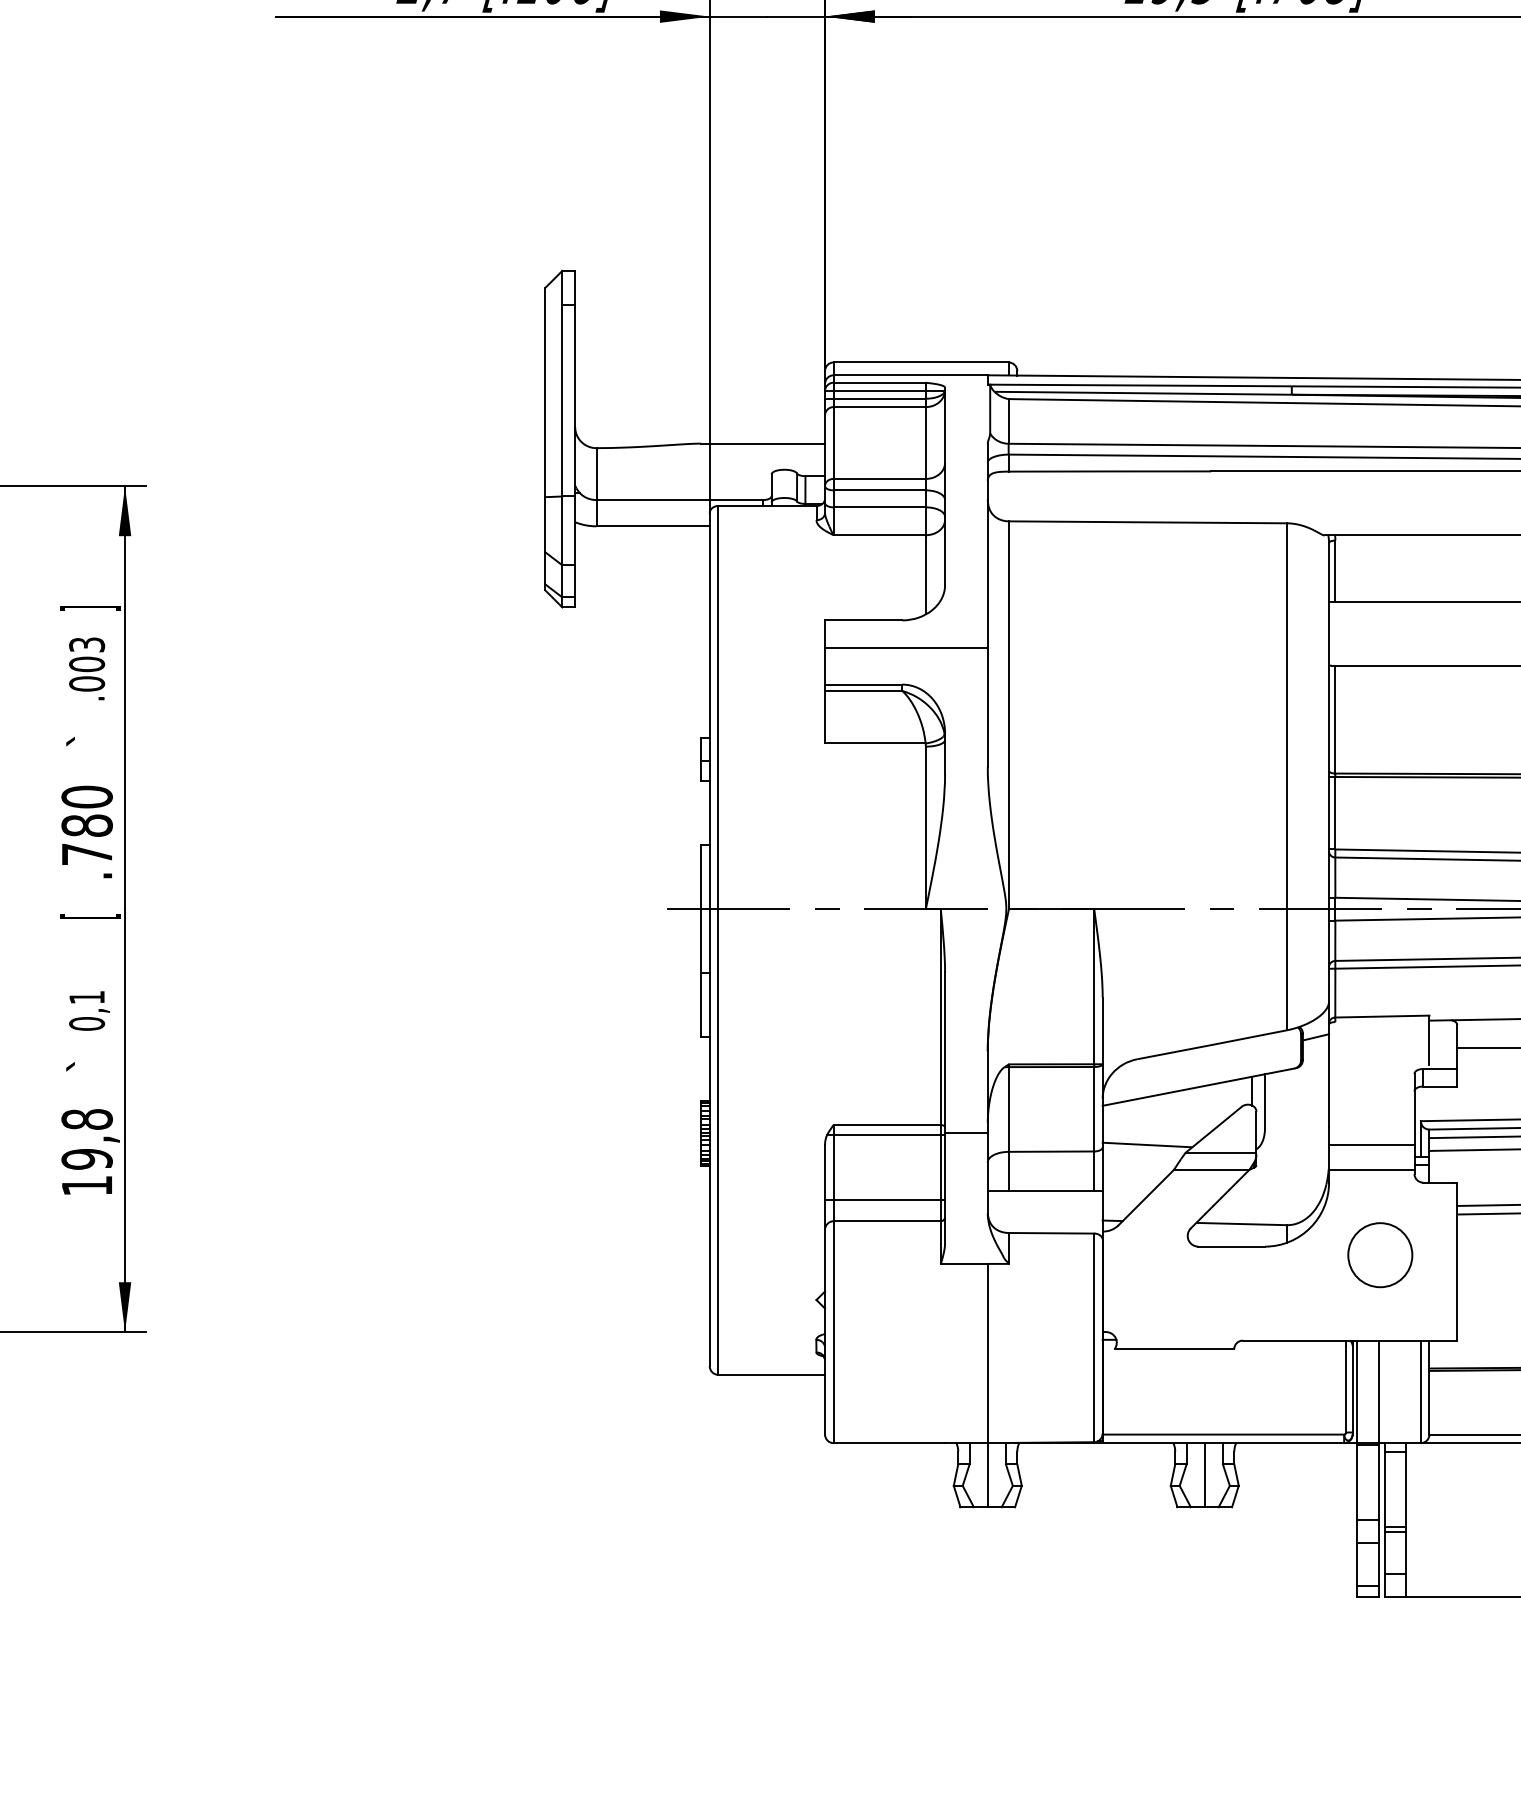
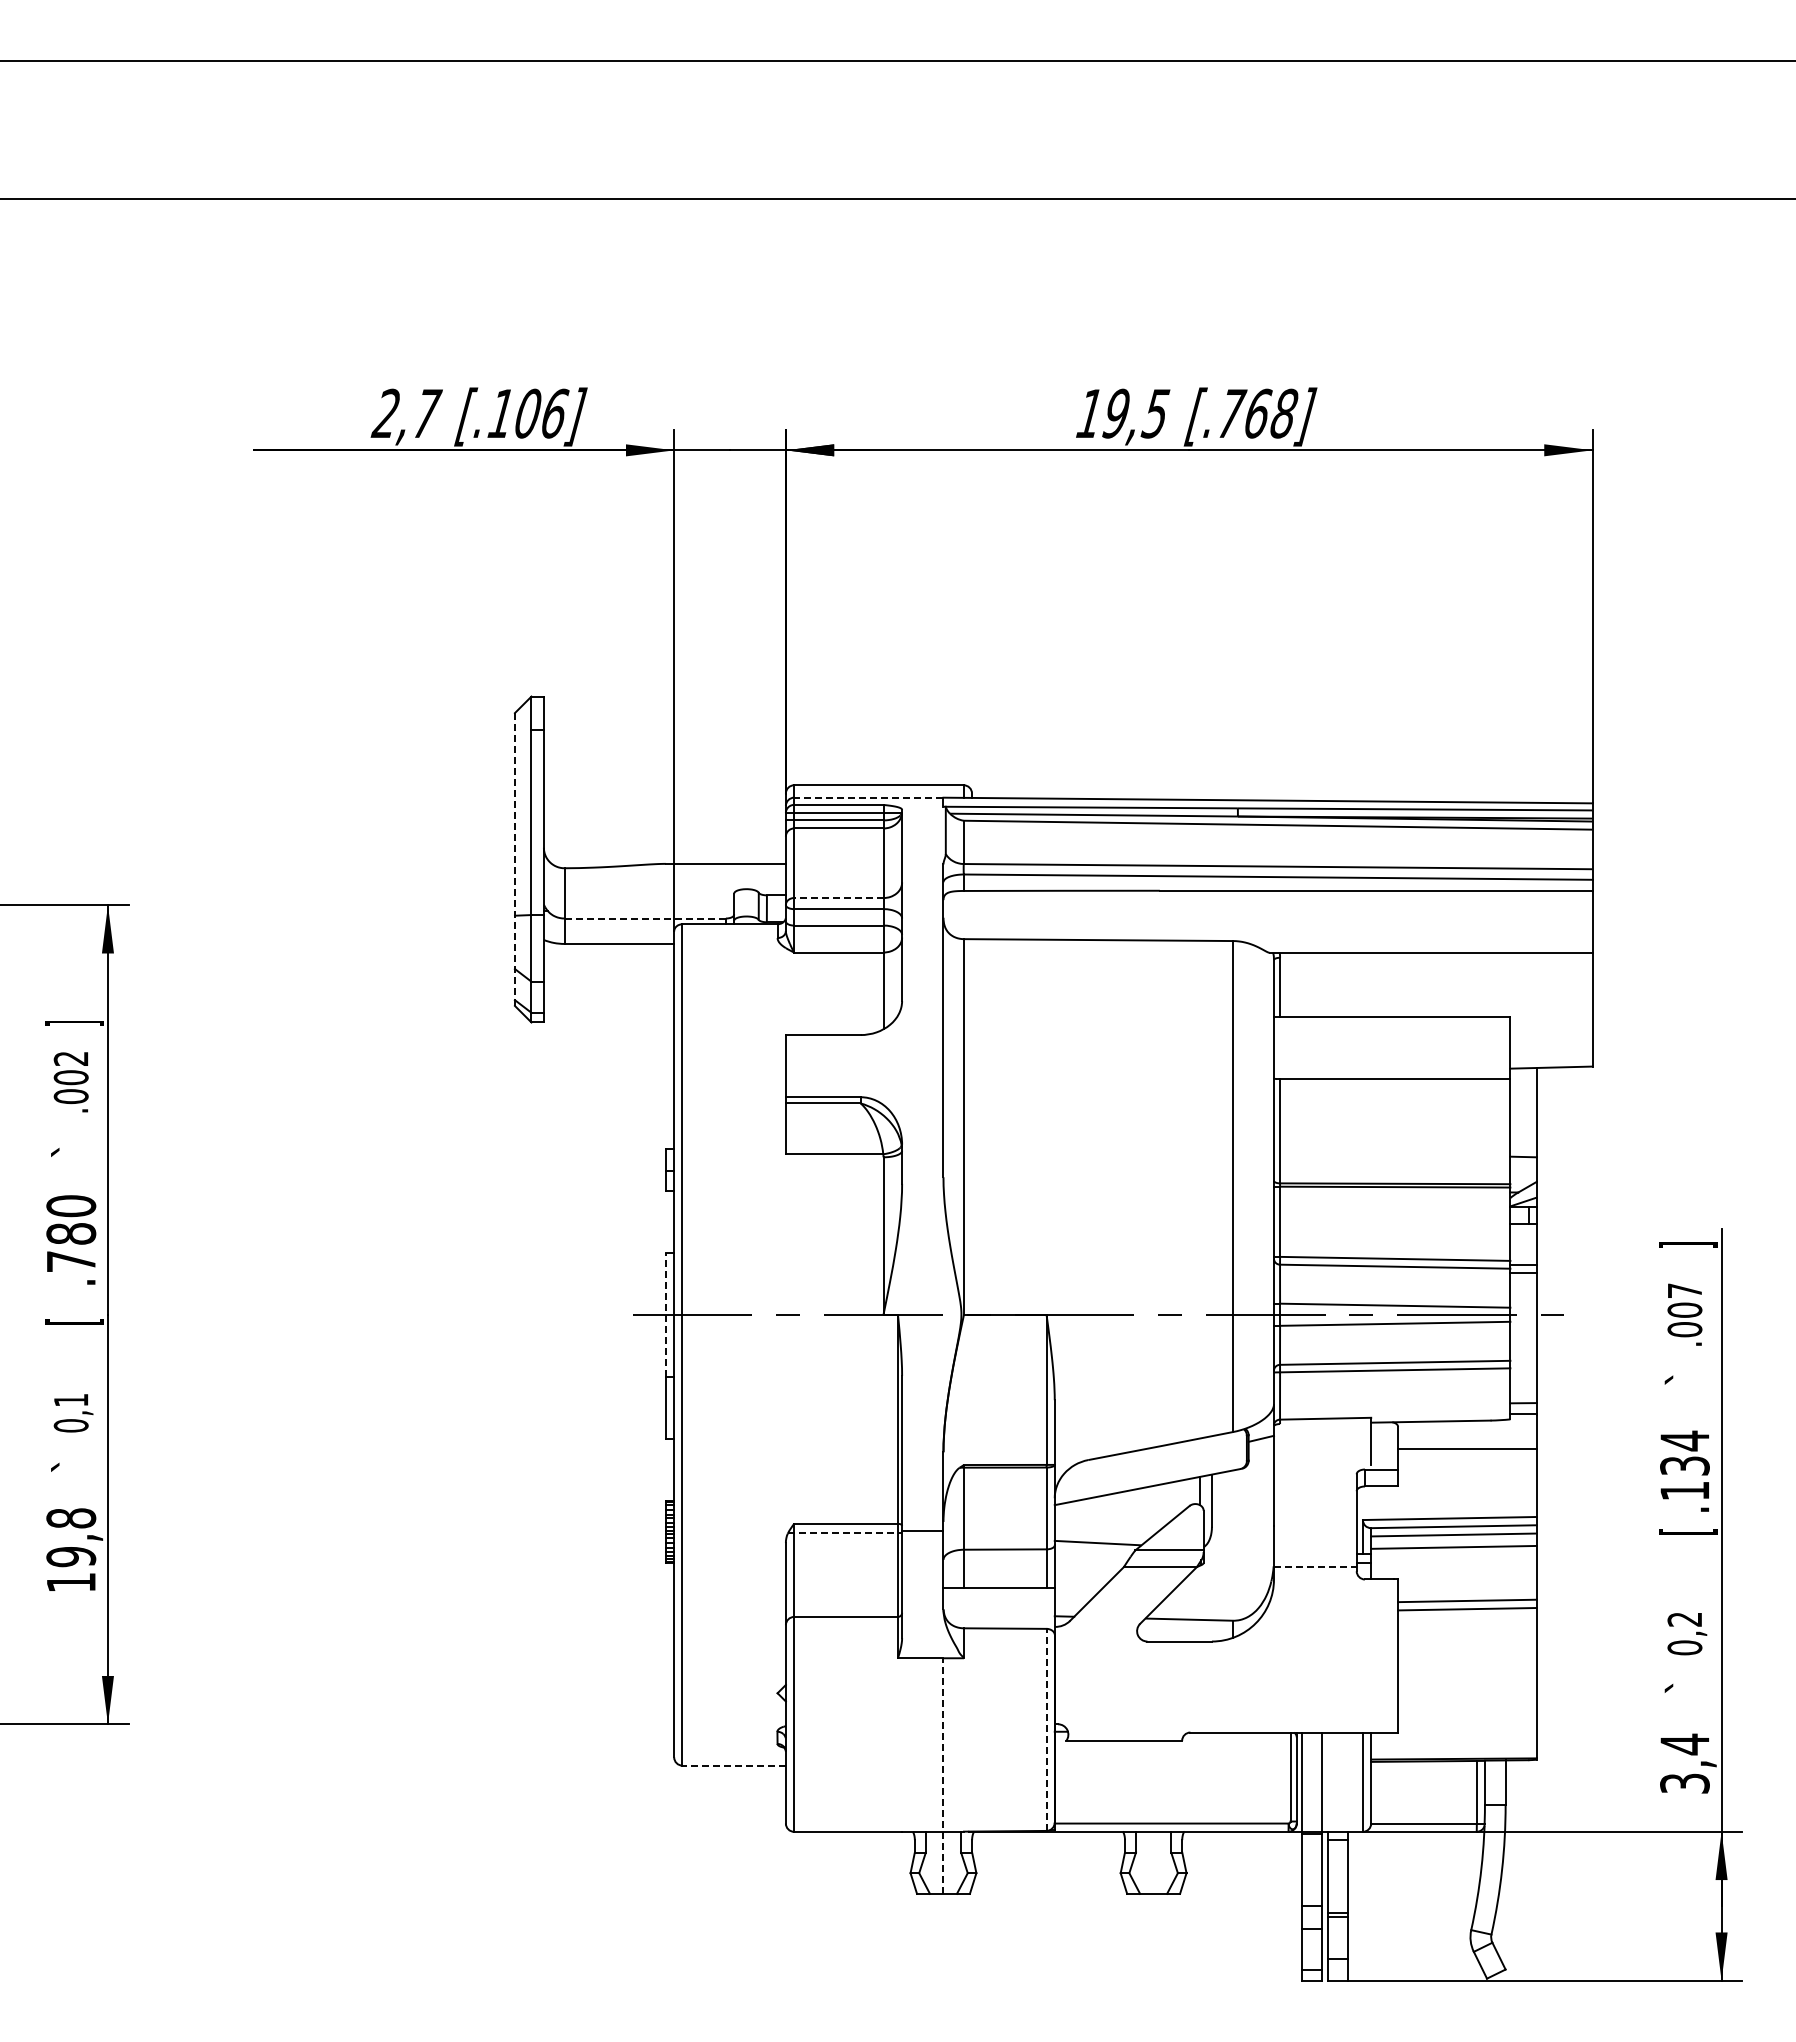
line: (910, 375) -> (868, 797), solid -> dashed
line: (544, 439) -> (514, 859), solid -> dashed
line: (879, 479) -> (838, 898), solid -> dashed
line: (680, 500) -> (645, 918), solid -> dashed
text: (87, 644) -> (71, 1058), .003 -> .002
line: (906, 647) -> (864, 1061), removed
line: (700, 908) -> (665, 1314), solid -> dashed
line: (886, 1135) -> (845, 1533), solid -> dashed
line: (1370, 1145) -> (1314, 1543), removed
line: (1371, 1170) -> (1315, 1567), solid -> dashed
line: (884, 1200) -> (843, 1596), removed
circle: (1380, 1254) -> (1323, 1649), removed
line: (1094, 1337) -> (1046, 1729), solid -> dashed
line: (771, 1374) -> (734, 1765), solid -> dashed
line: (987, 1386) -> (943, 1776), solid -> dashed
line: (1204, 1474) -> (1153, 1862), removed

